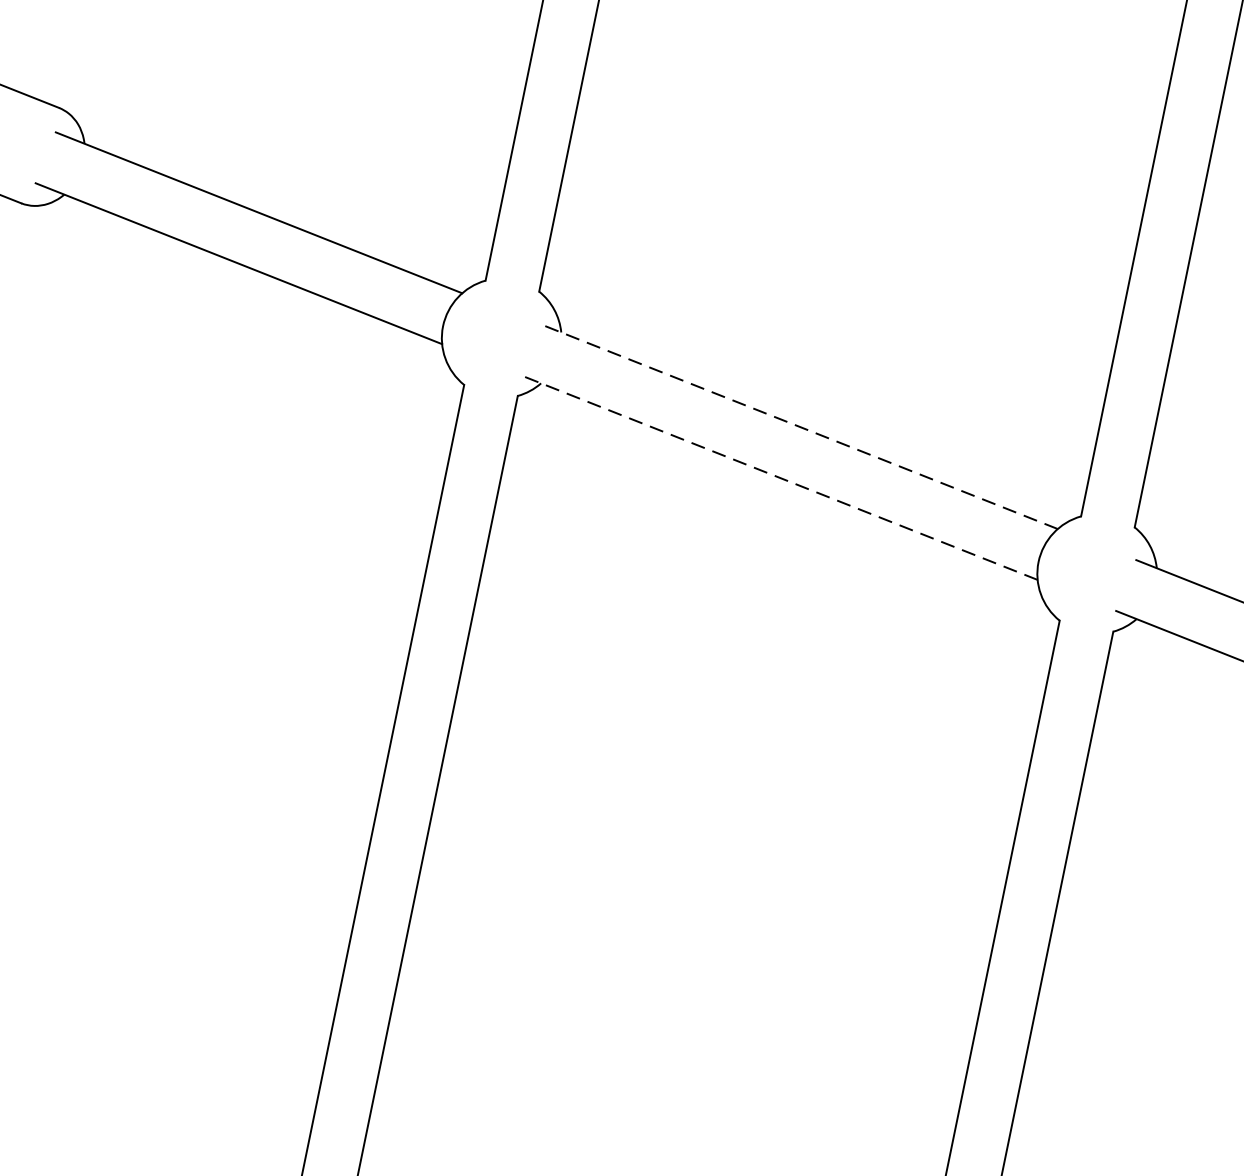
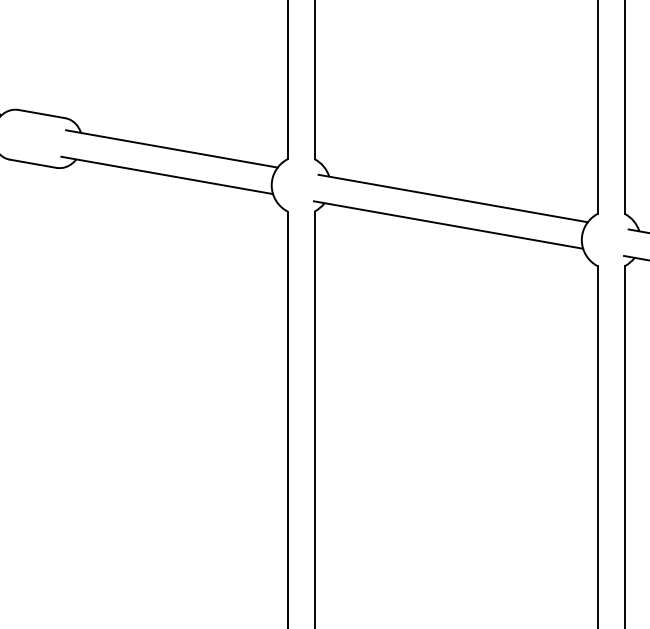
line: (799, 426) -> (453, 198), dashed -> solid
line: (778, 478) -> (448, 225), dashed -> solid

